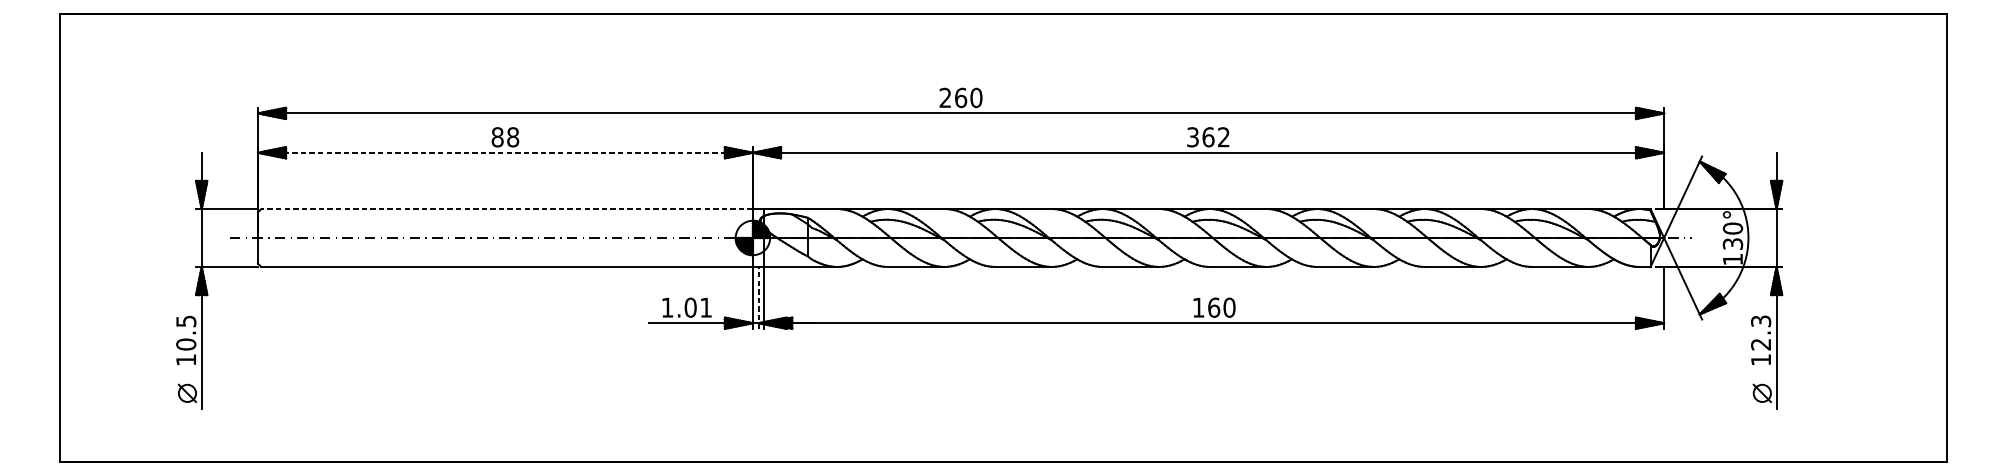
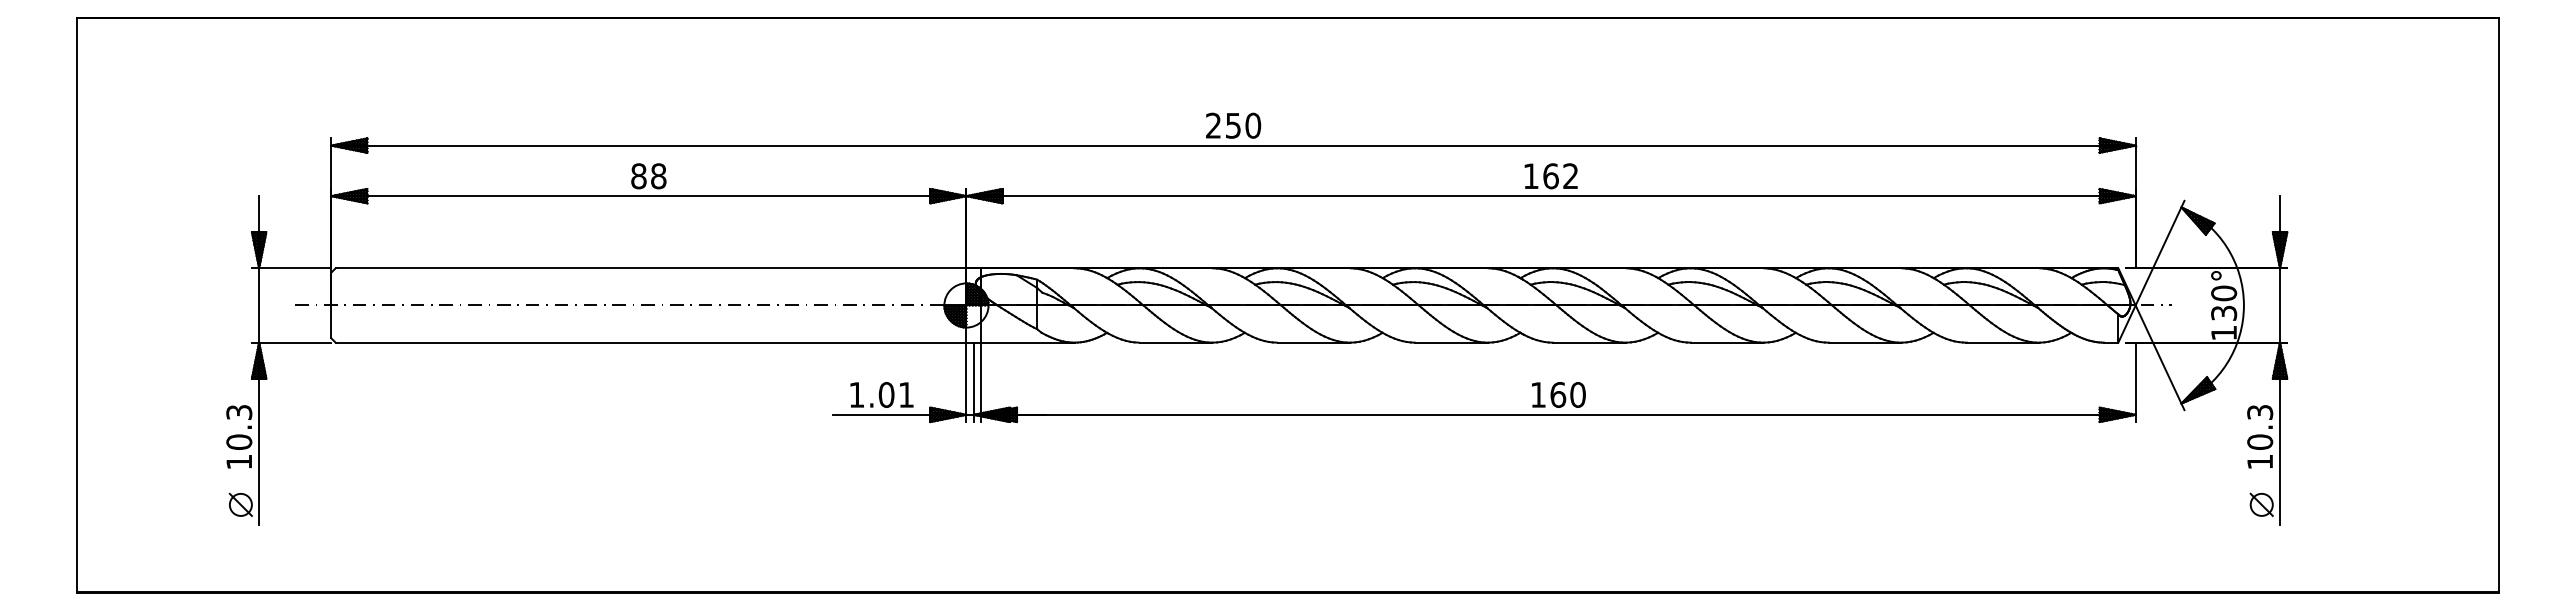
text: (961, 97) -> (1233, 125), 260 -> 250
text: (1192, 137) -> (1530, 176), 362 -> 162
line: (505, 153) -> (648, 196), dashed -> solid
line: (506, 209) -> (650, 268), dashed -> solid
line: (758, 298) -> (973, 382), dashed -> solid
text: (185, 321) -> (238, 412), 10.5 -> 10.3
text: (1761, 343) -> (2260, 441), 12.3 -> 10.3

